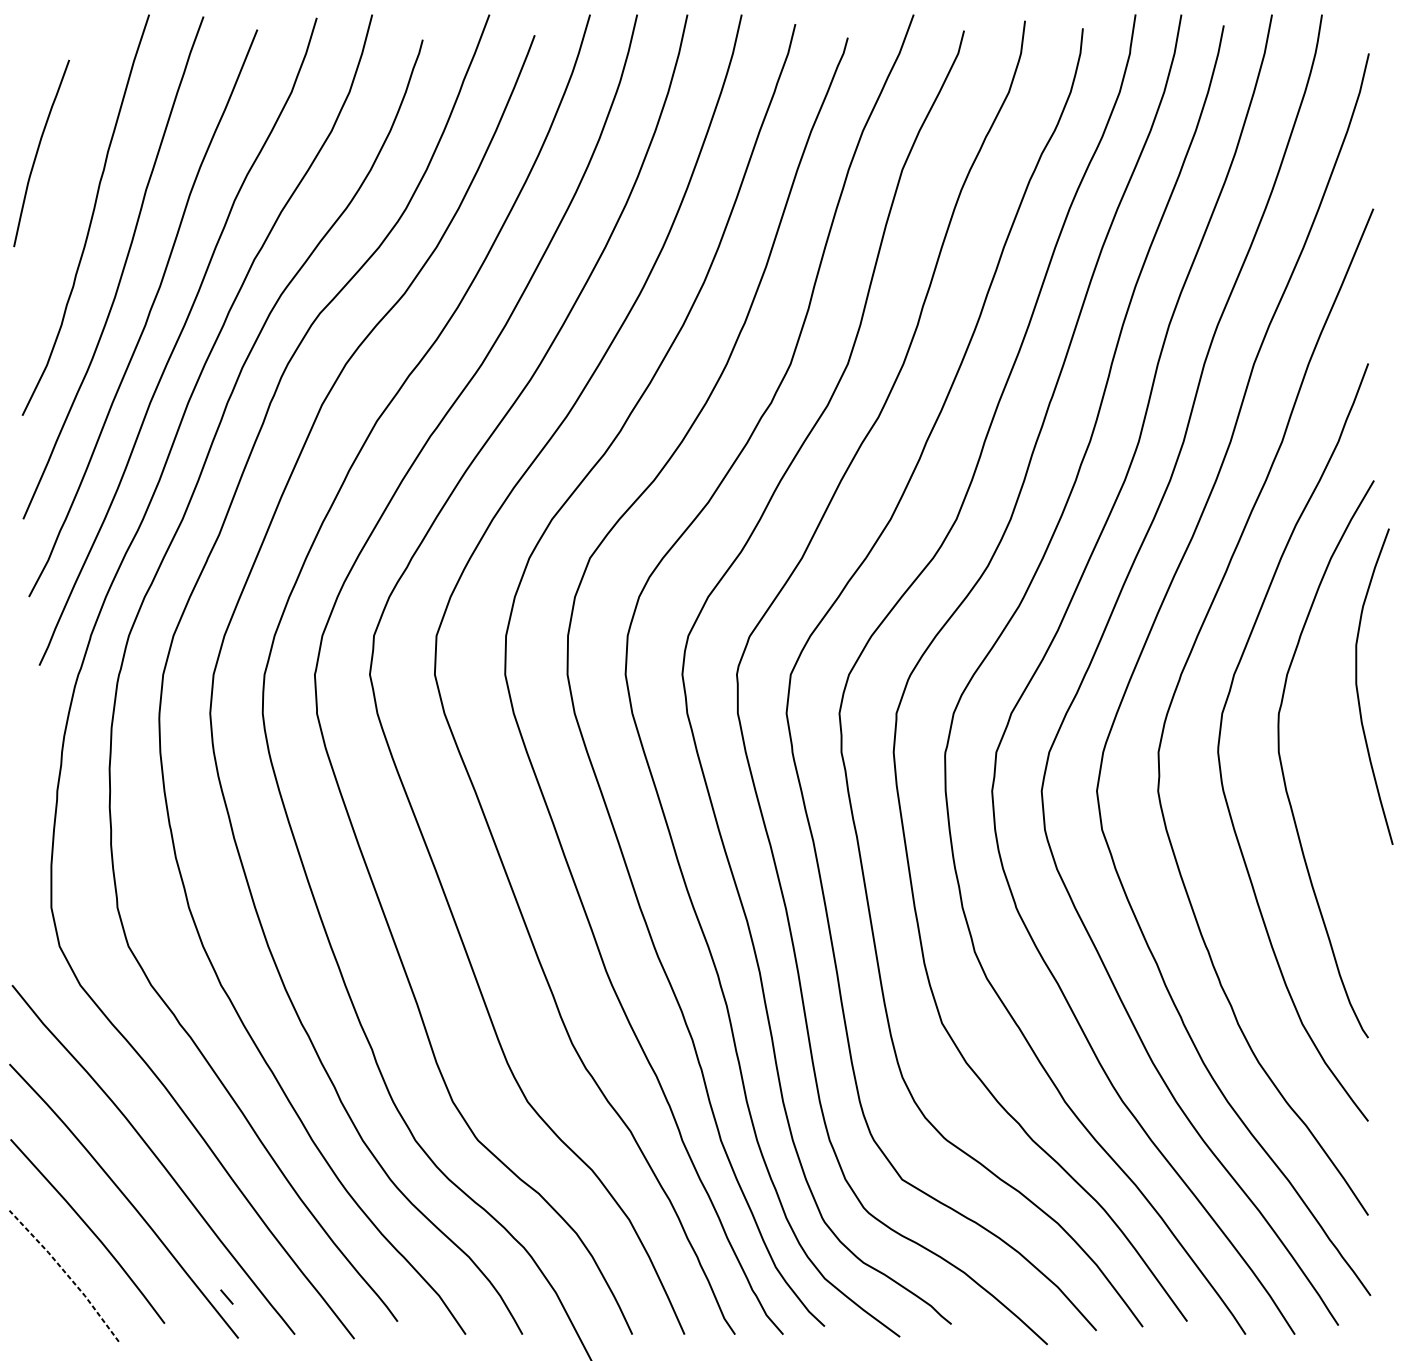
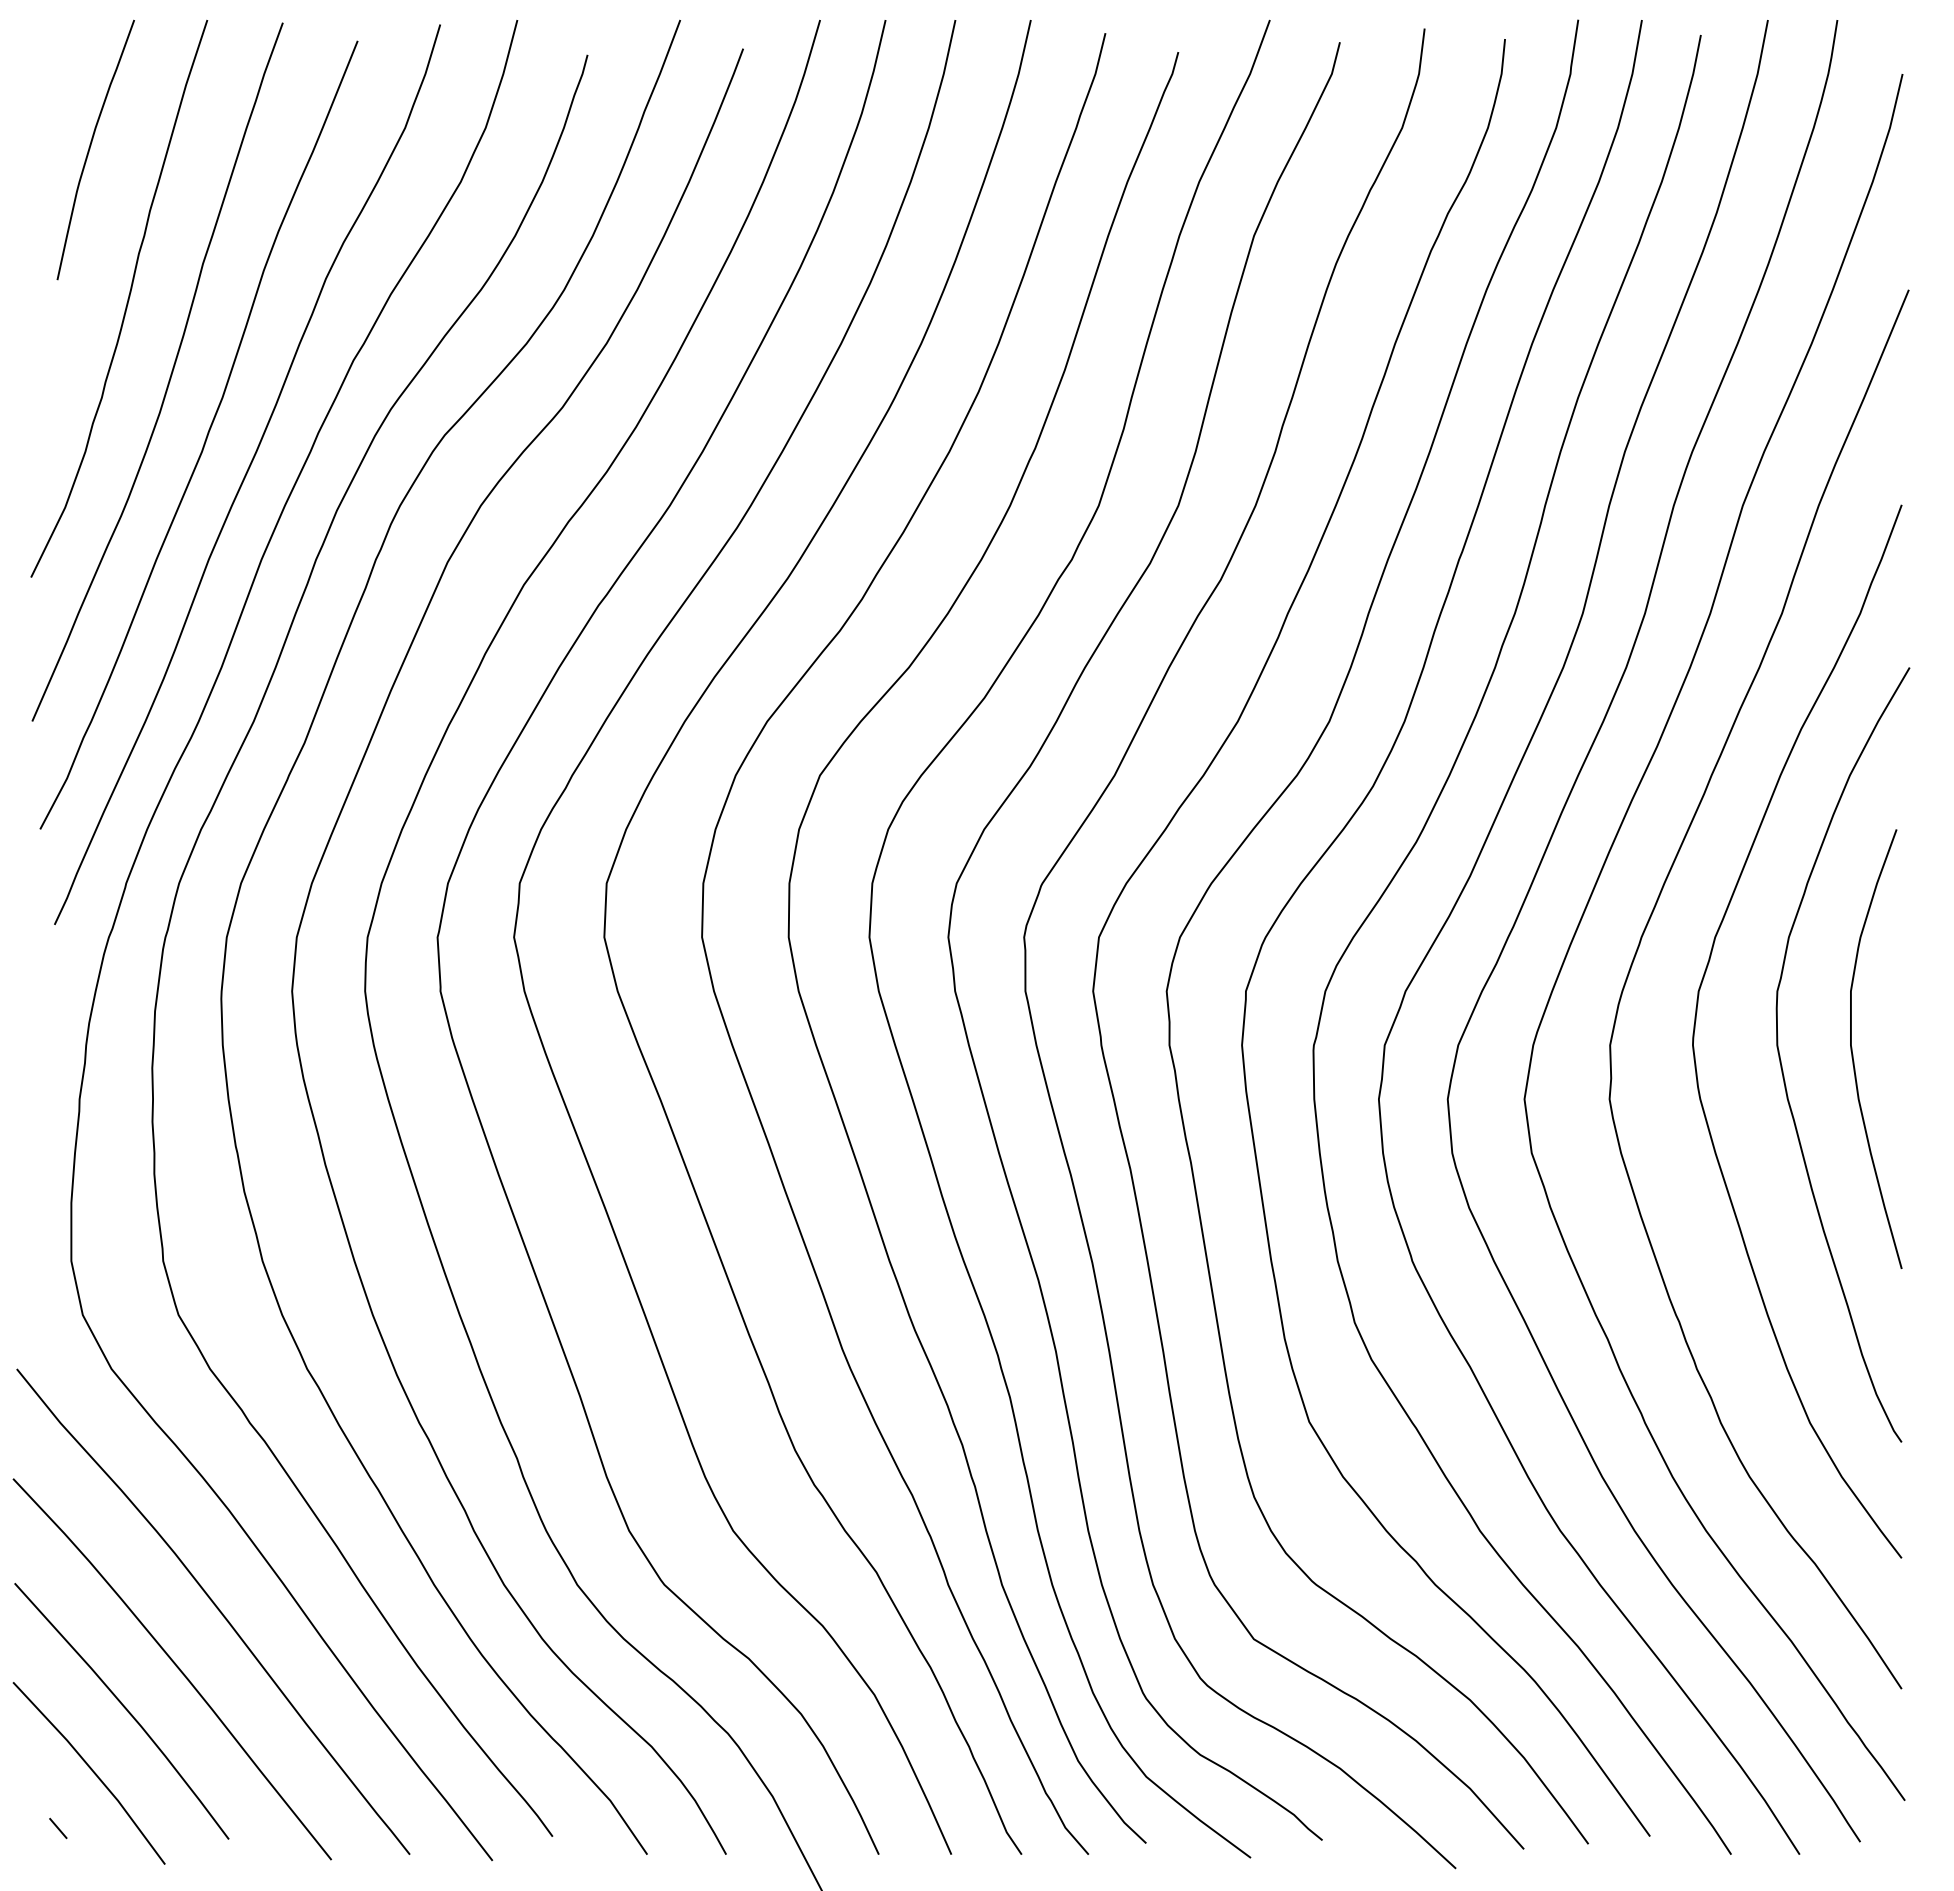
curve: (37, 153) -> (90, 149), moved
curve: (1358, 690) -> (1853, 1054), moved
line: (66, 1274) -> (92, 1770), dashed -> solid
line: (227, 1297) -> (58, 1828), moved

